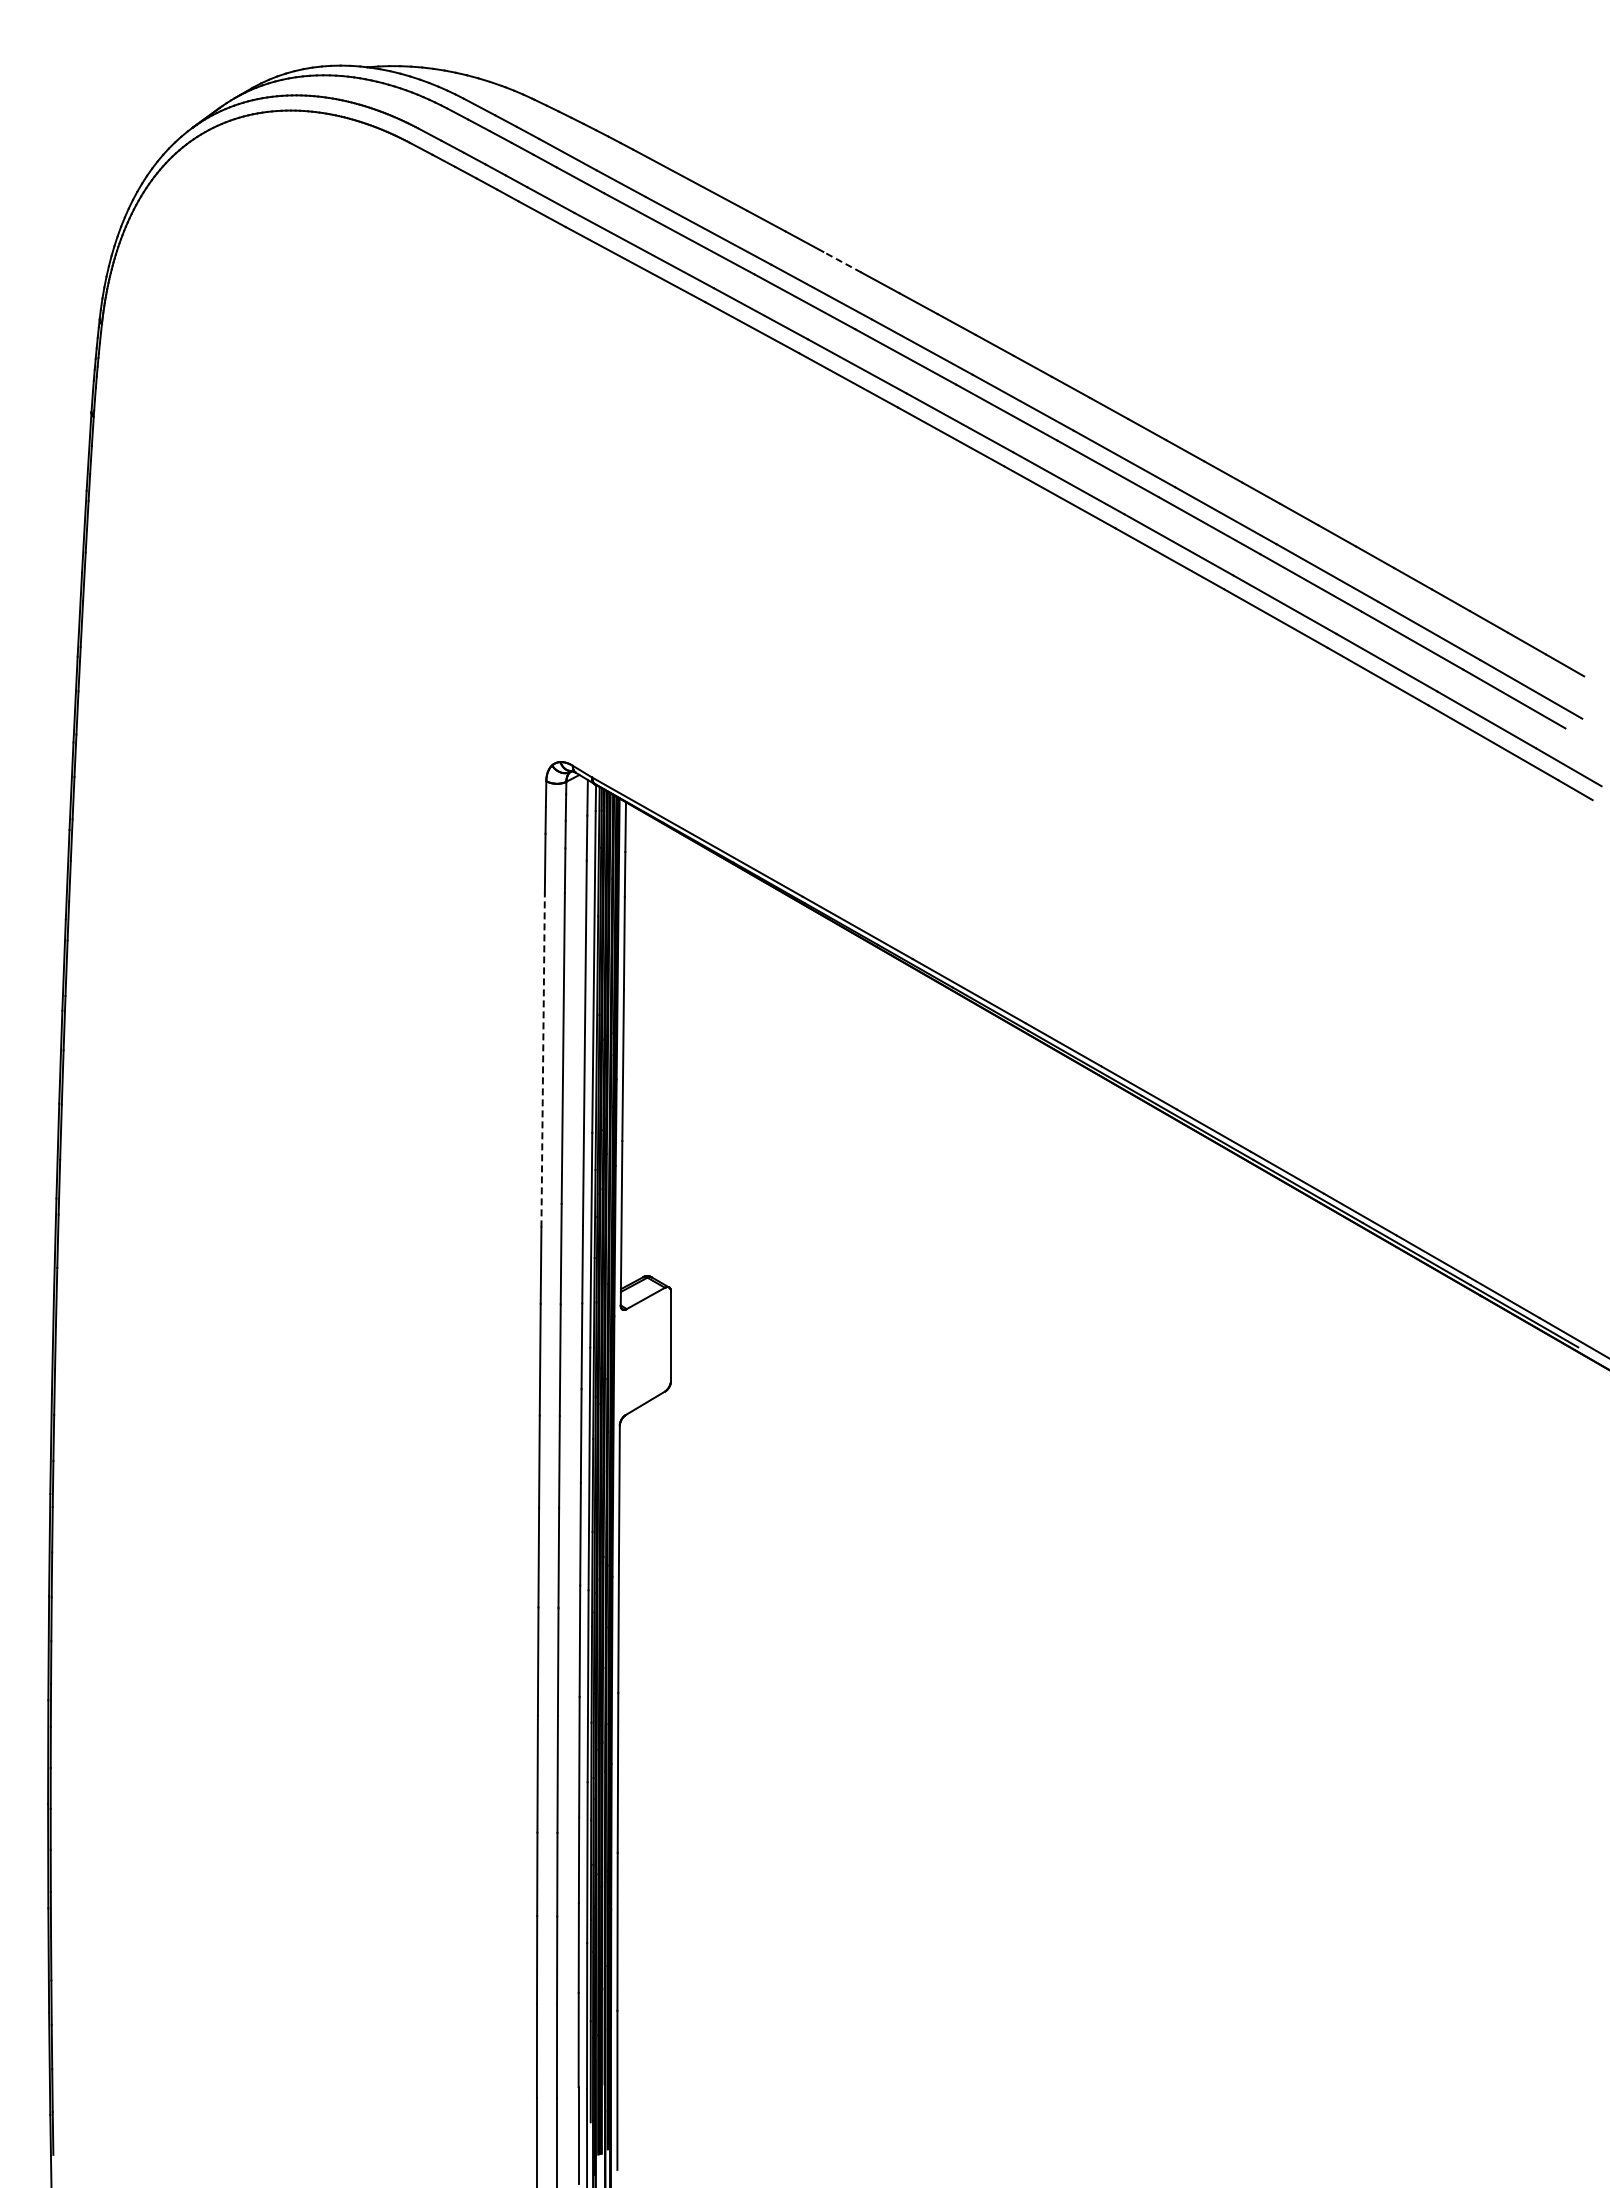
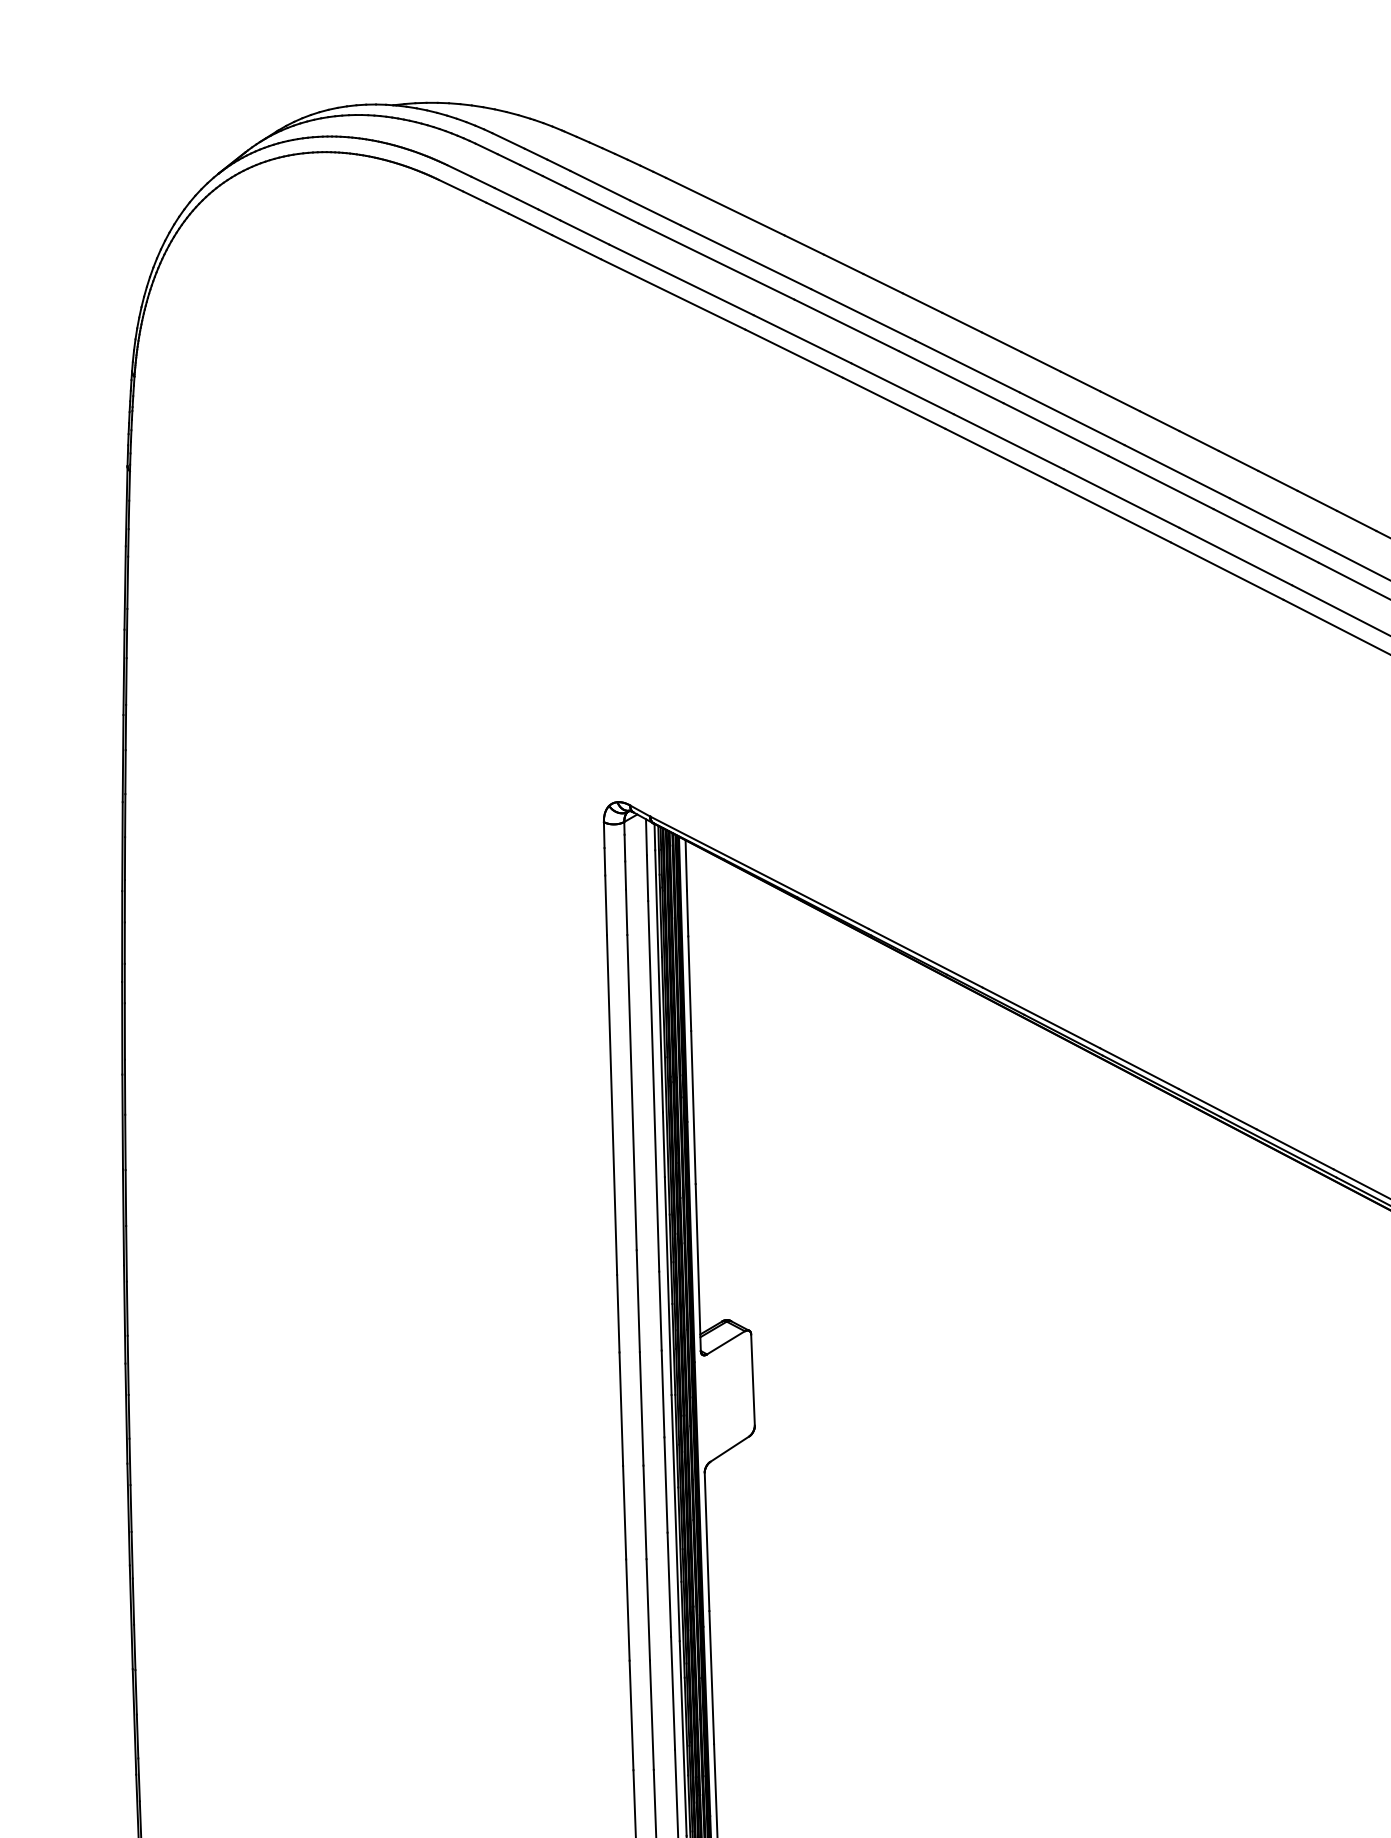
line: (842, 262) -> (883, 283), dashed -> solid
line: (543, 1059) -> (612, 1104), dashed -> solid

